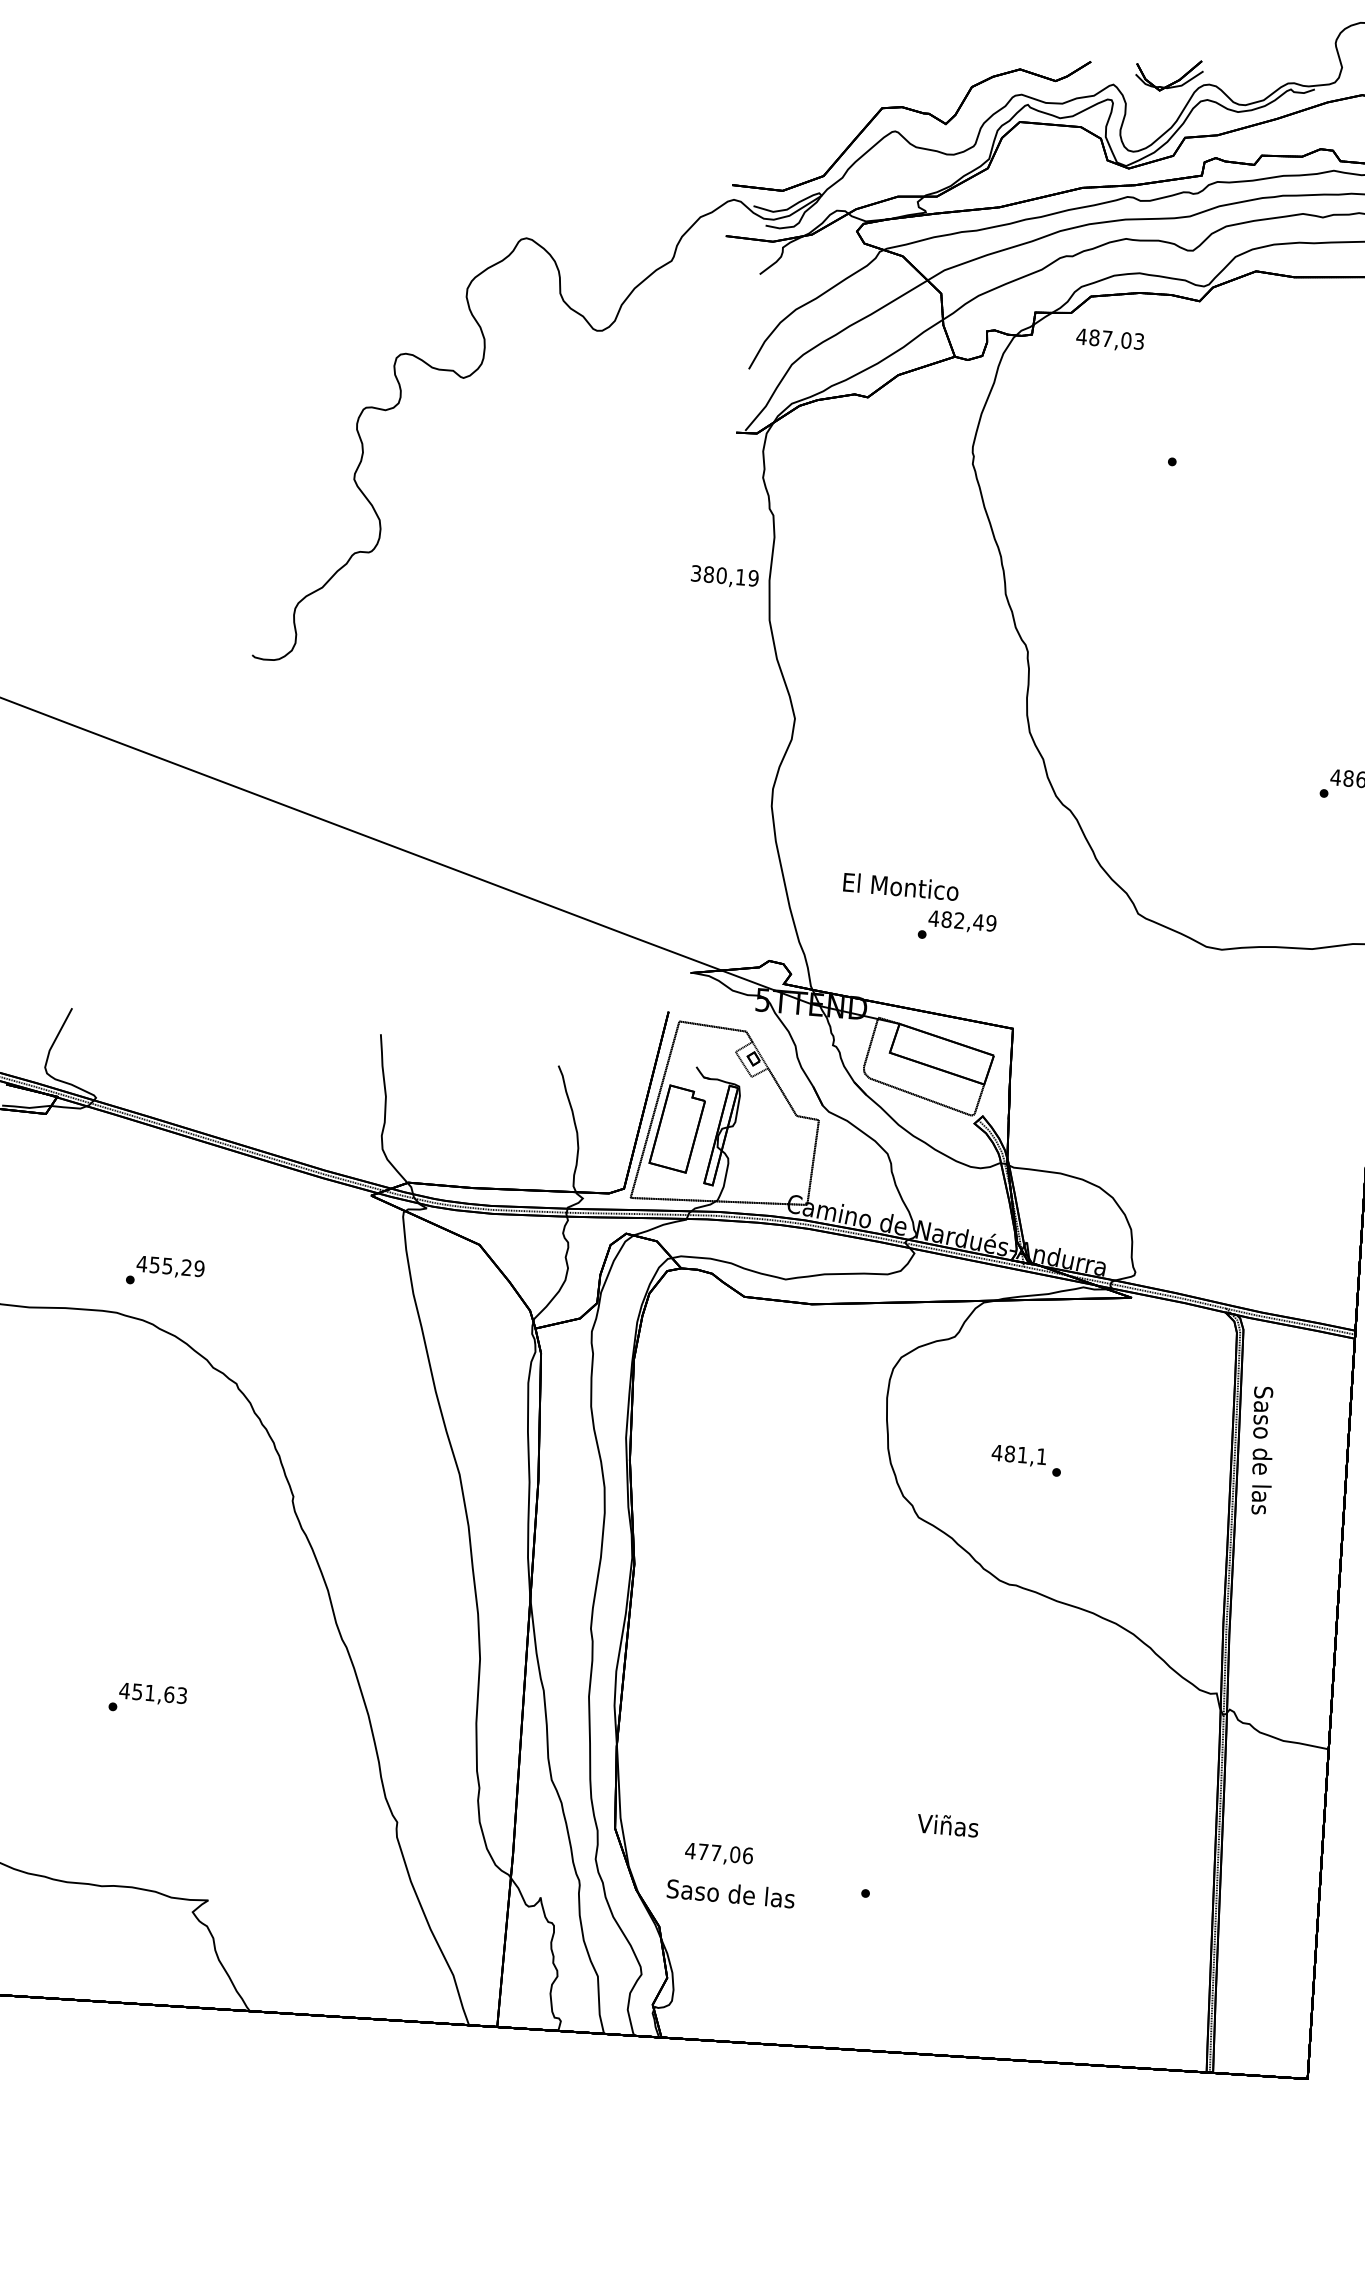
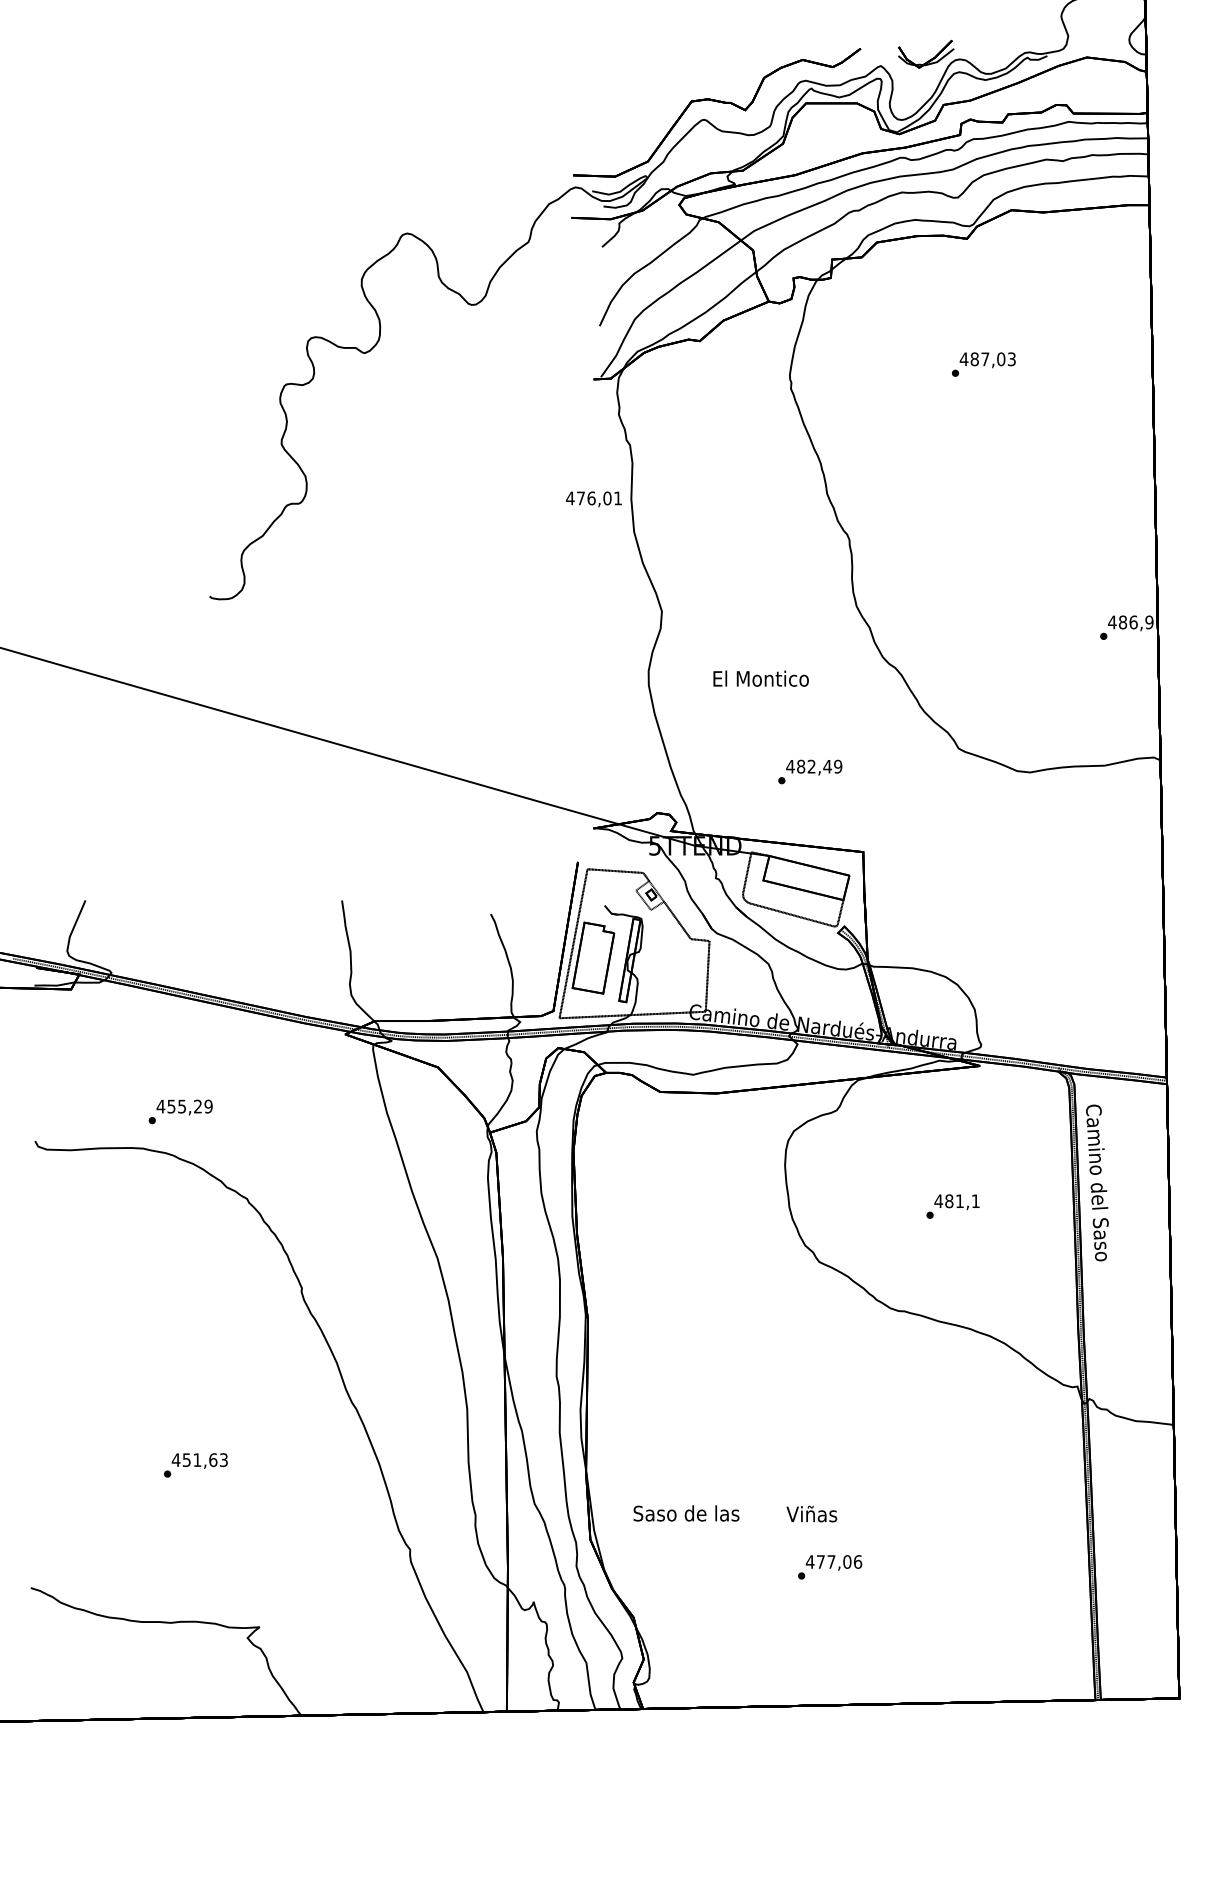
text: (1109, 340) -> (987, 360), moved
text: (725, 576) -> (594, 498), 380,19 -> 476,01
text: (900, 886) -> (760, 678), moved
text: (1261, 1449) -> (1097, 1182), Saso de las -> Camino del Saso
text: (1018, 1456) -> (956, 1202), moved
text: (947, 1824) -> (811, 1513), moved
text: (718, 1853) -> (833, 1562), moved
text: (730, 1893) -> (686, 1513), moved

